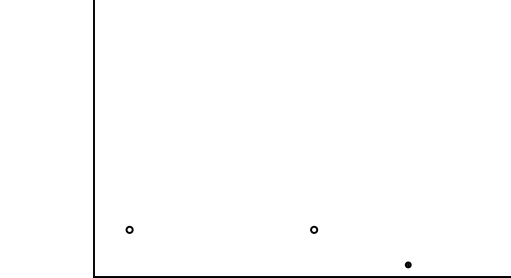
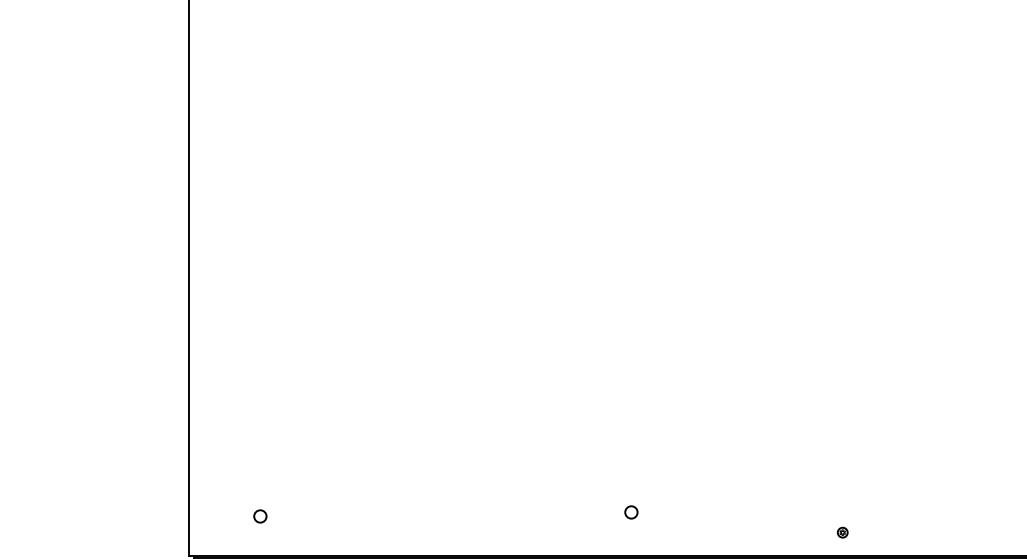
circle: (129, 229) -> (260, 515), moved
circle: (314, 229) -> (632, 511), moved
part: (408, 264) -> (843, 531), moved

